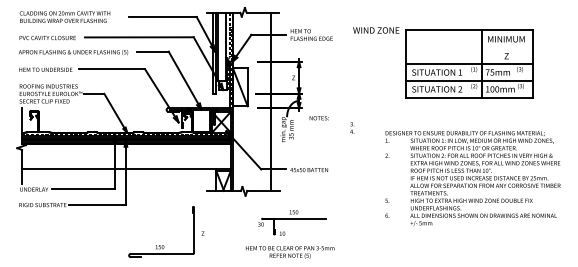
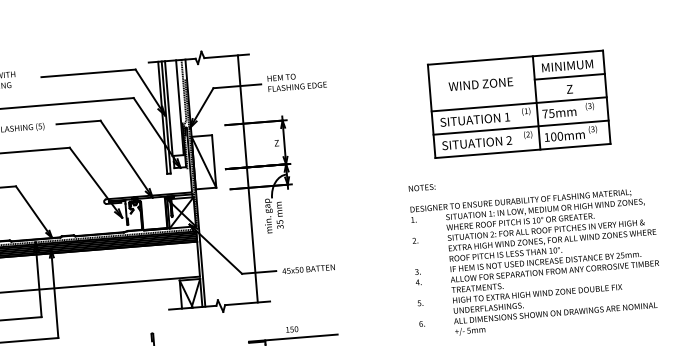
text: (376, 30) -> (481, 84), moved
line: (507, 47) -> (569, 77), added
text: (318, 118) -> (421, 188), moved
text: (352, 127) -> (418, 276), moved

